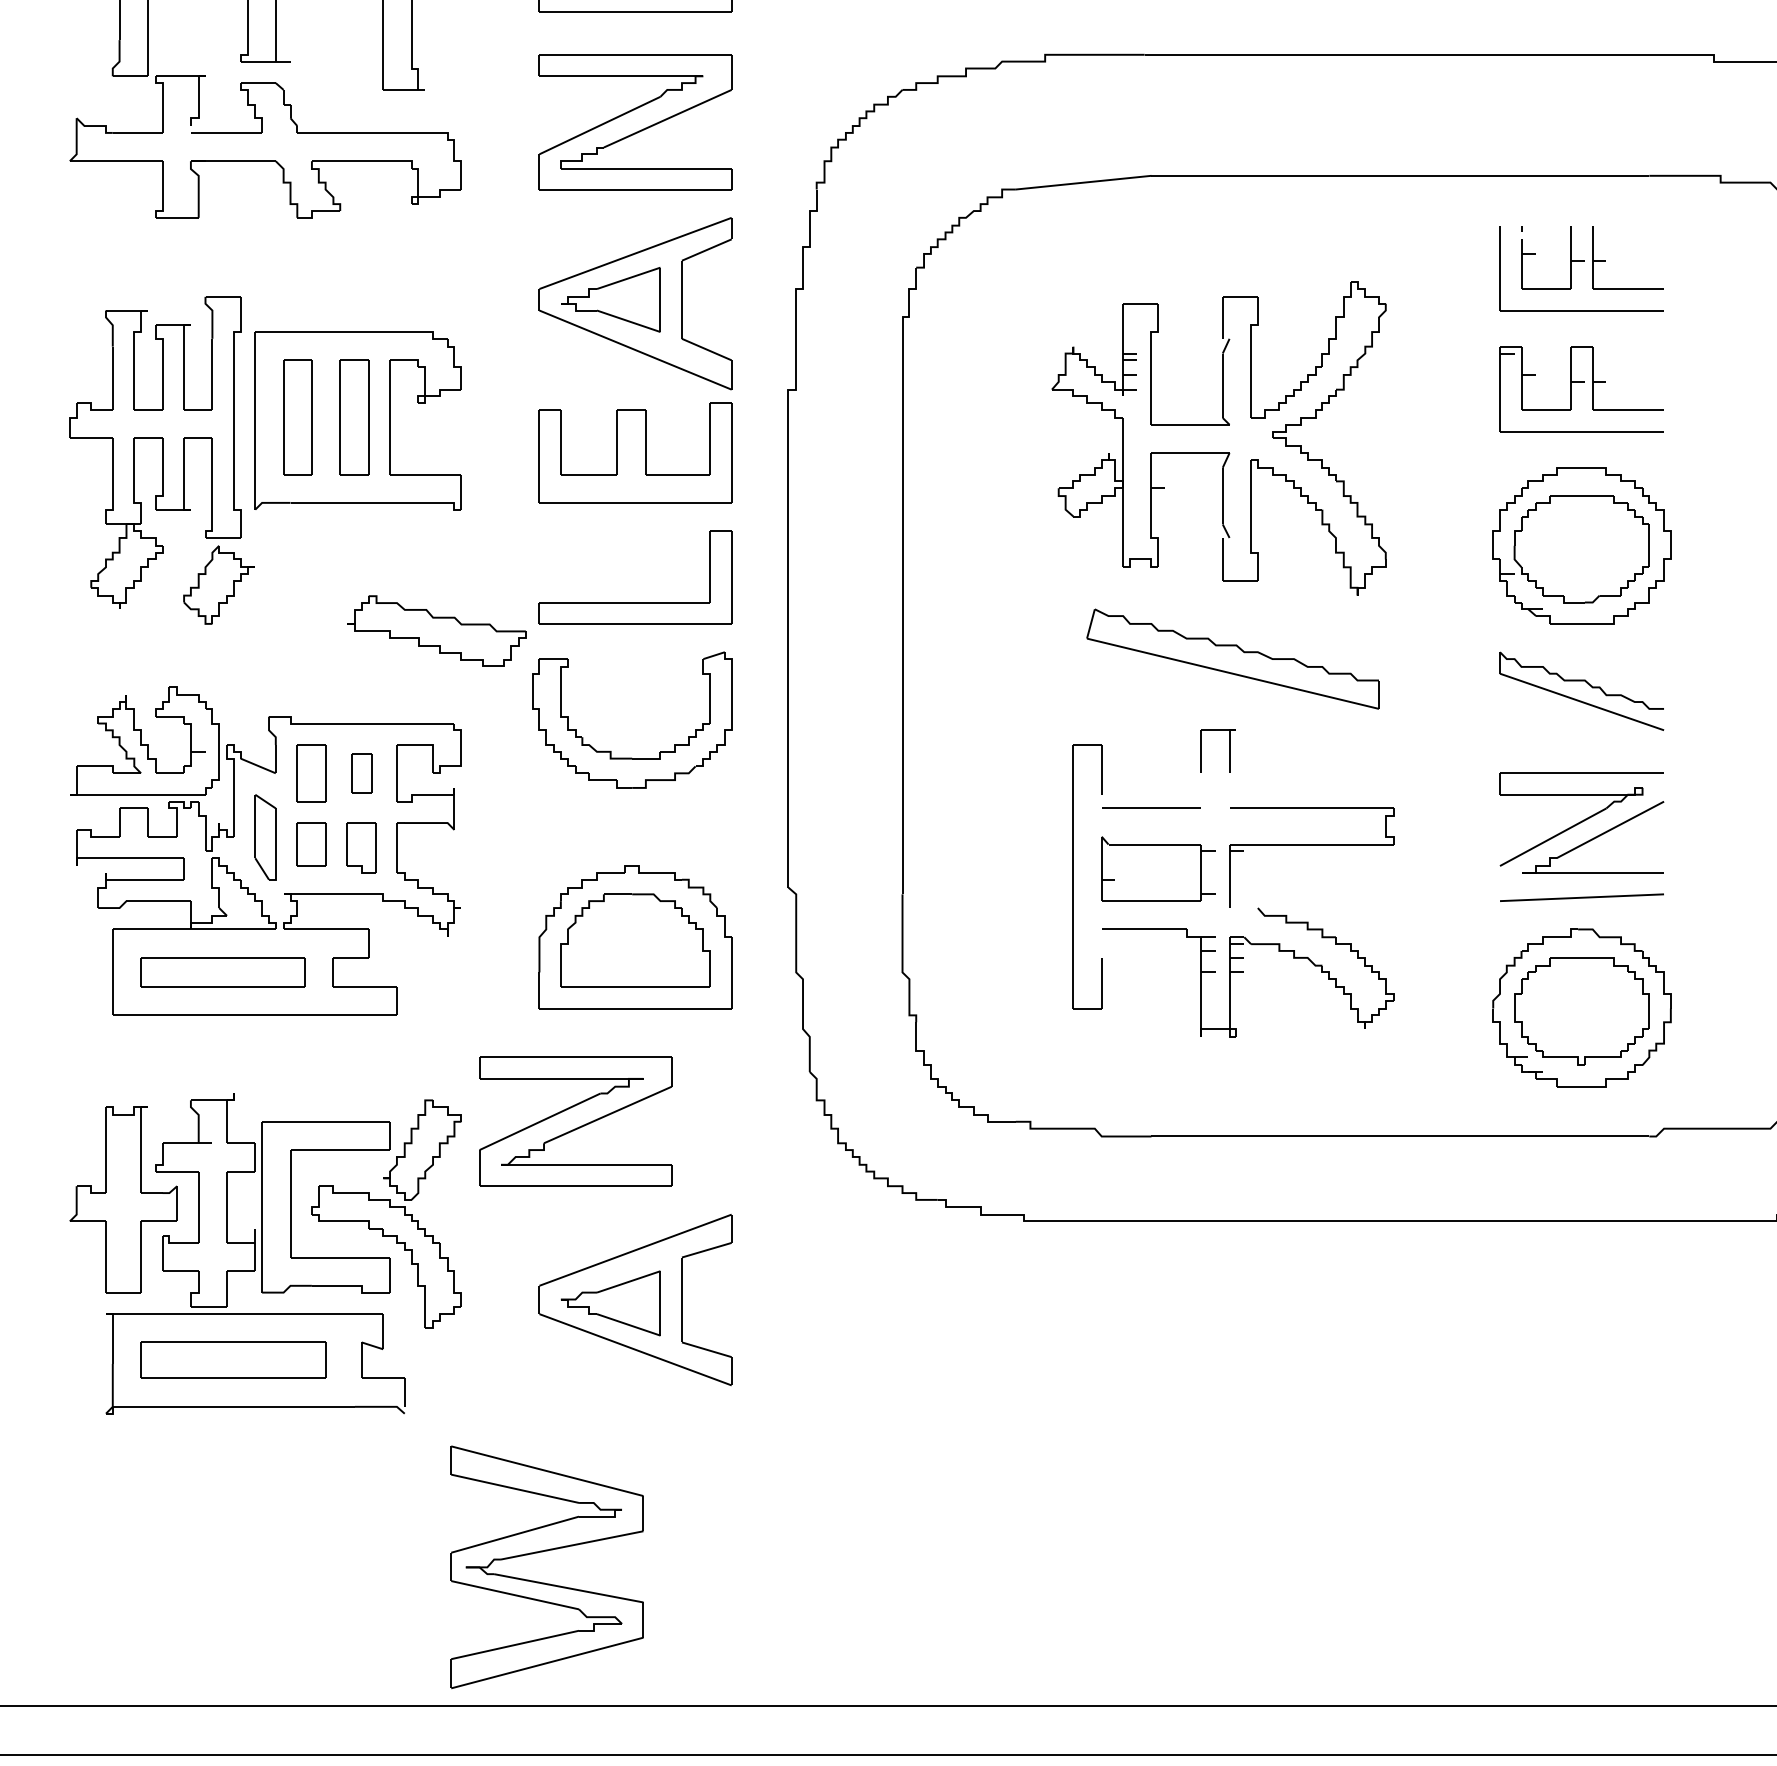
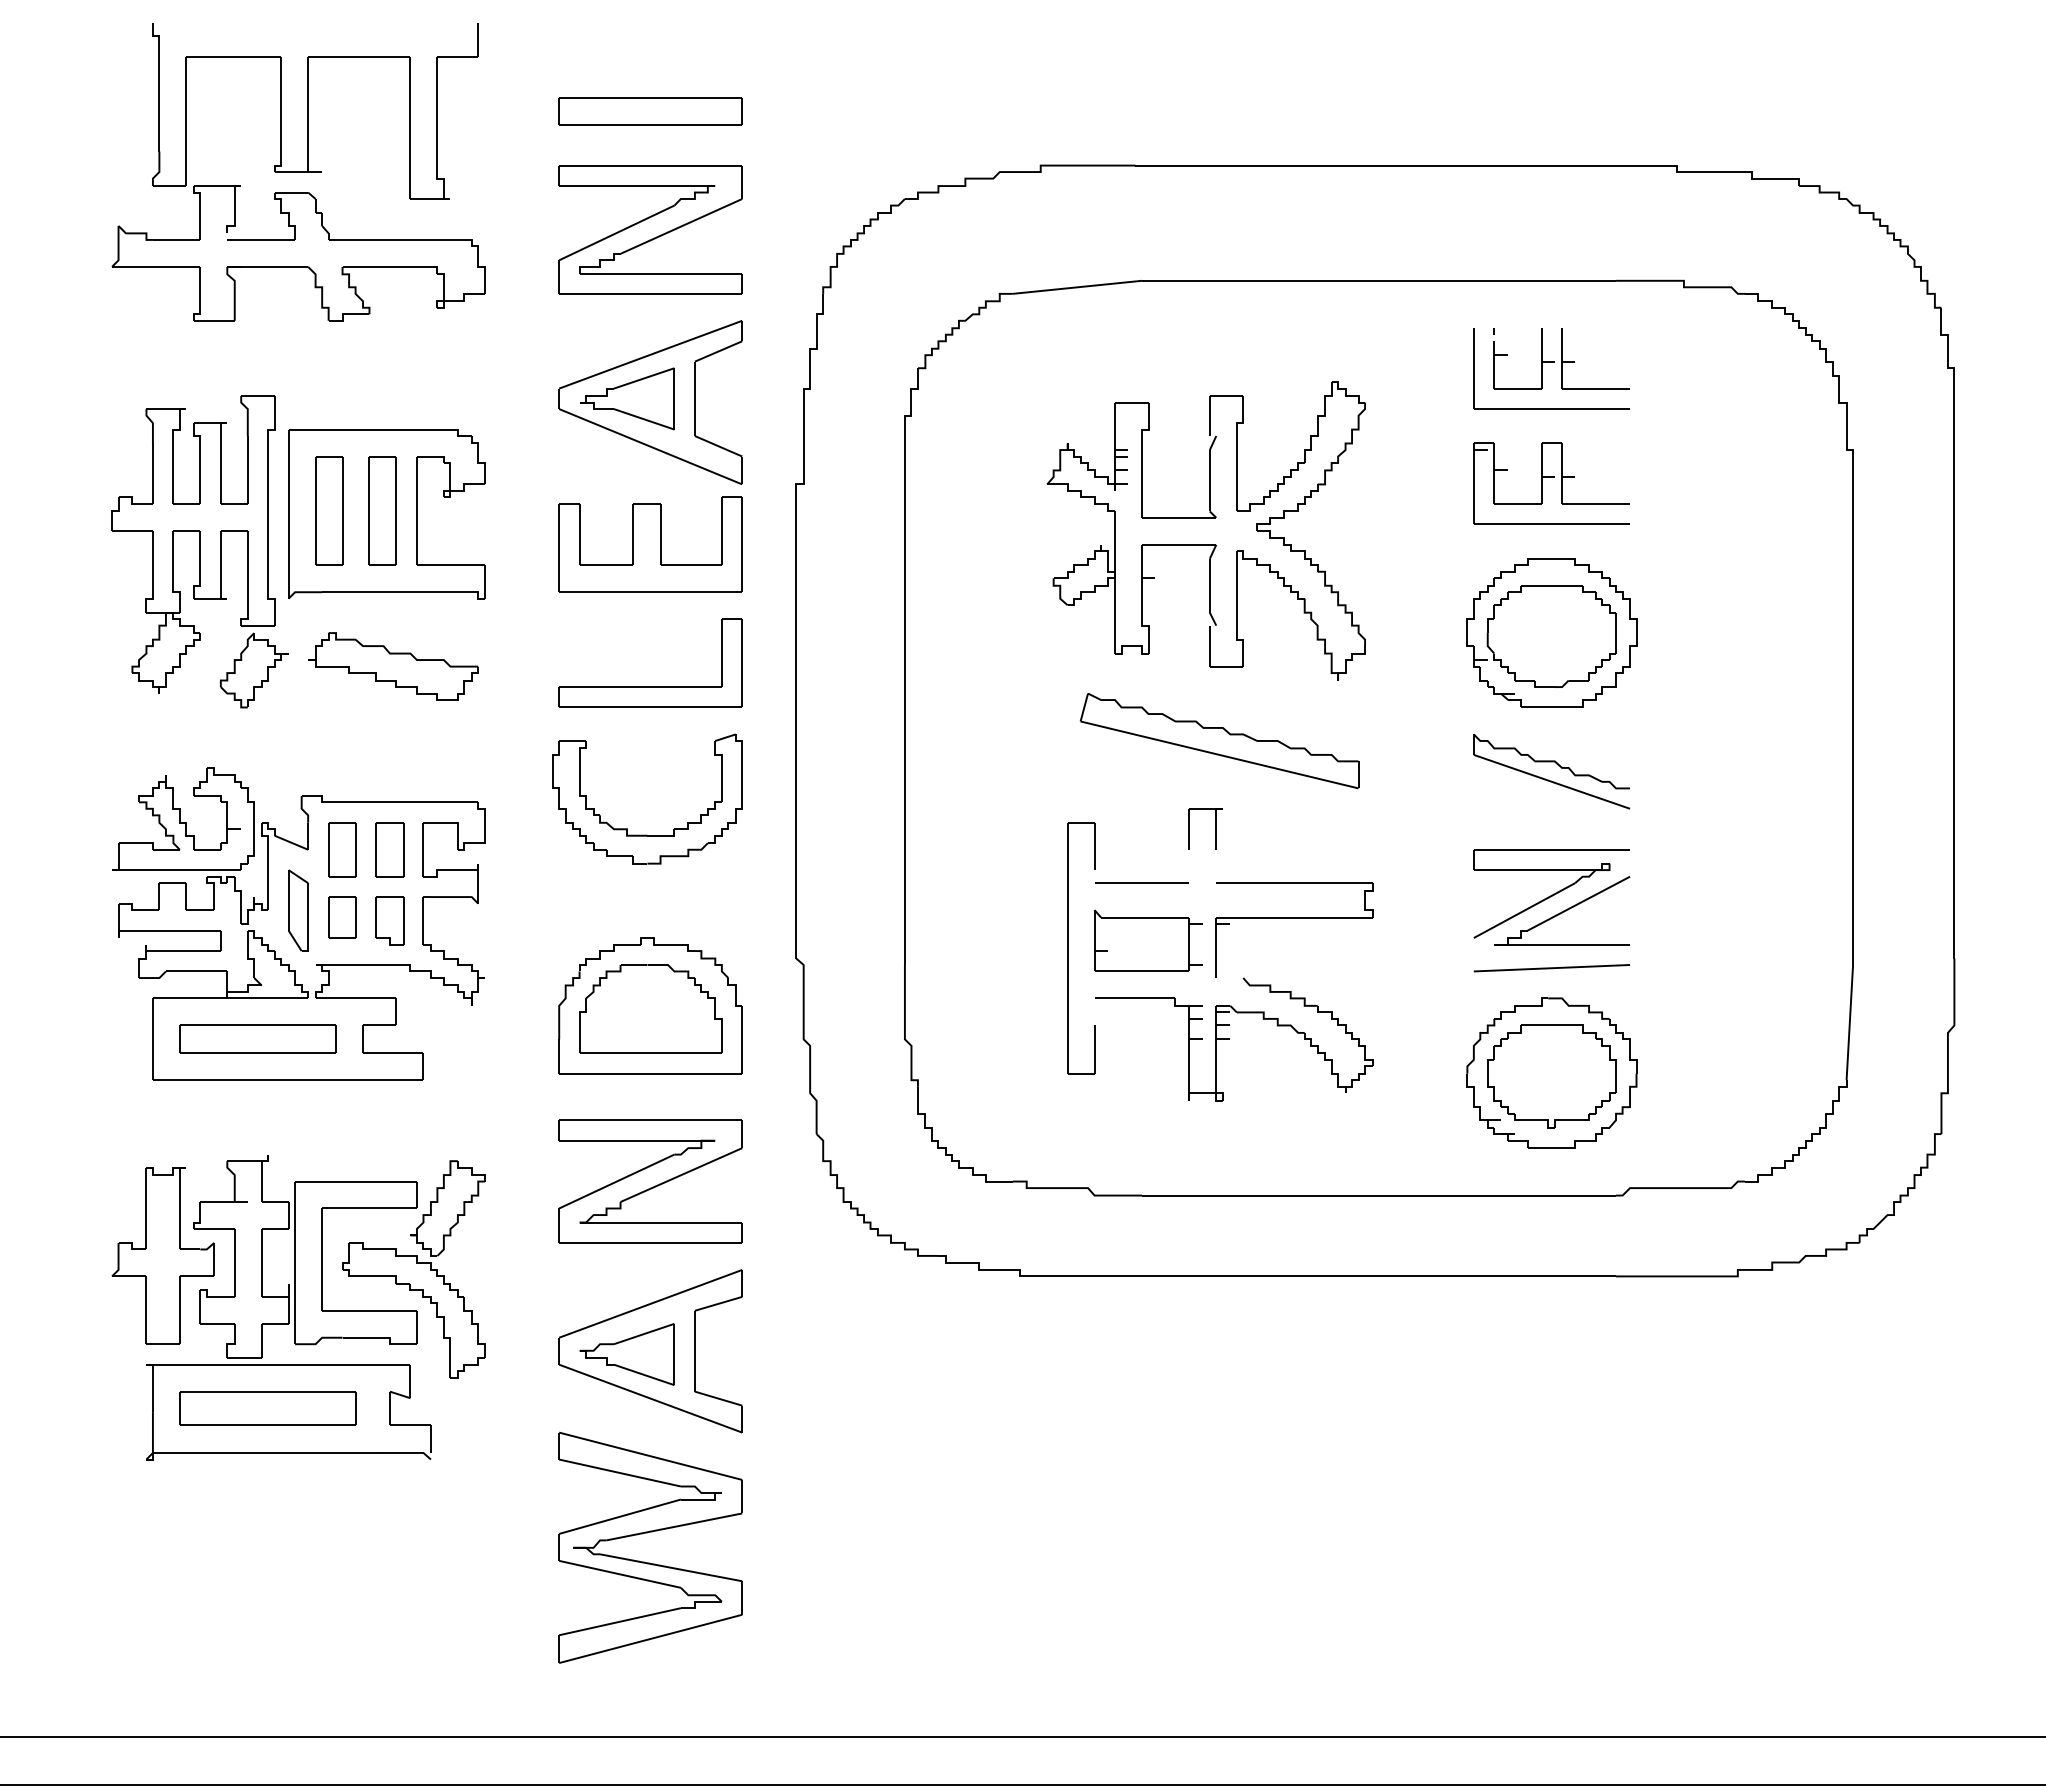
part: (436, 631) -> (393, 666), moved
part: (361, 773) -> (389, 849), size x1.43
part: (575, 1121) -> (650, 1181), moved
part: (543, 1552) -> (647, 1533), moved

